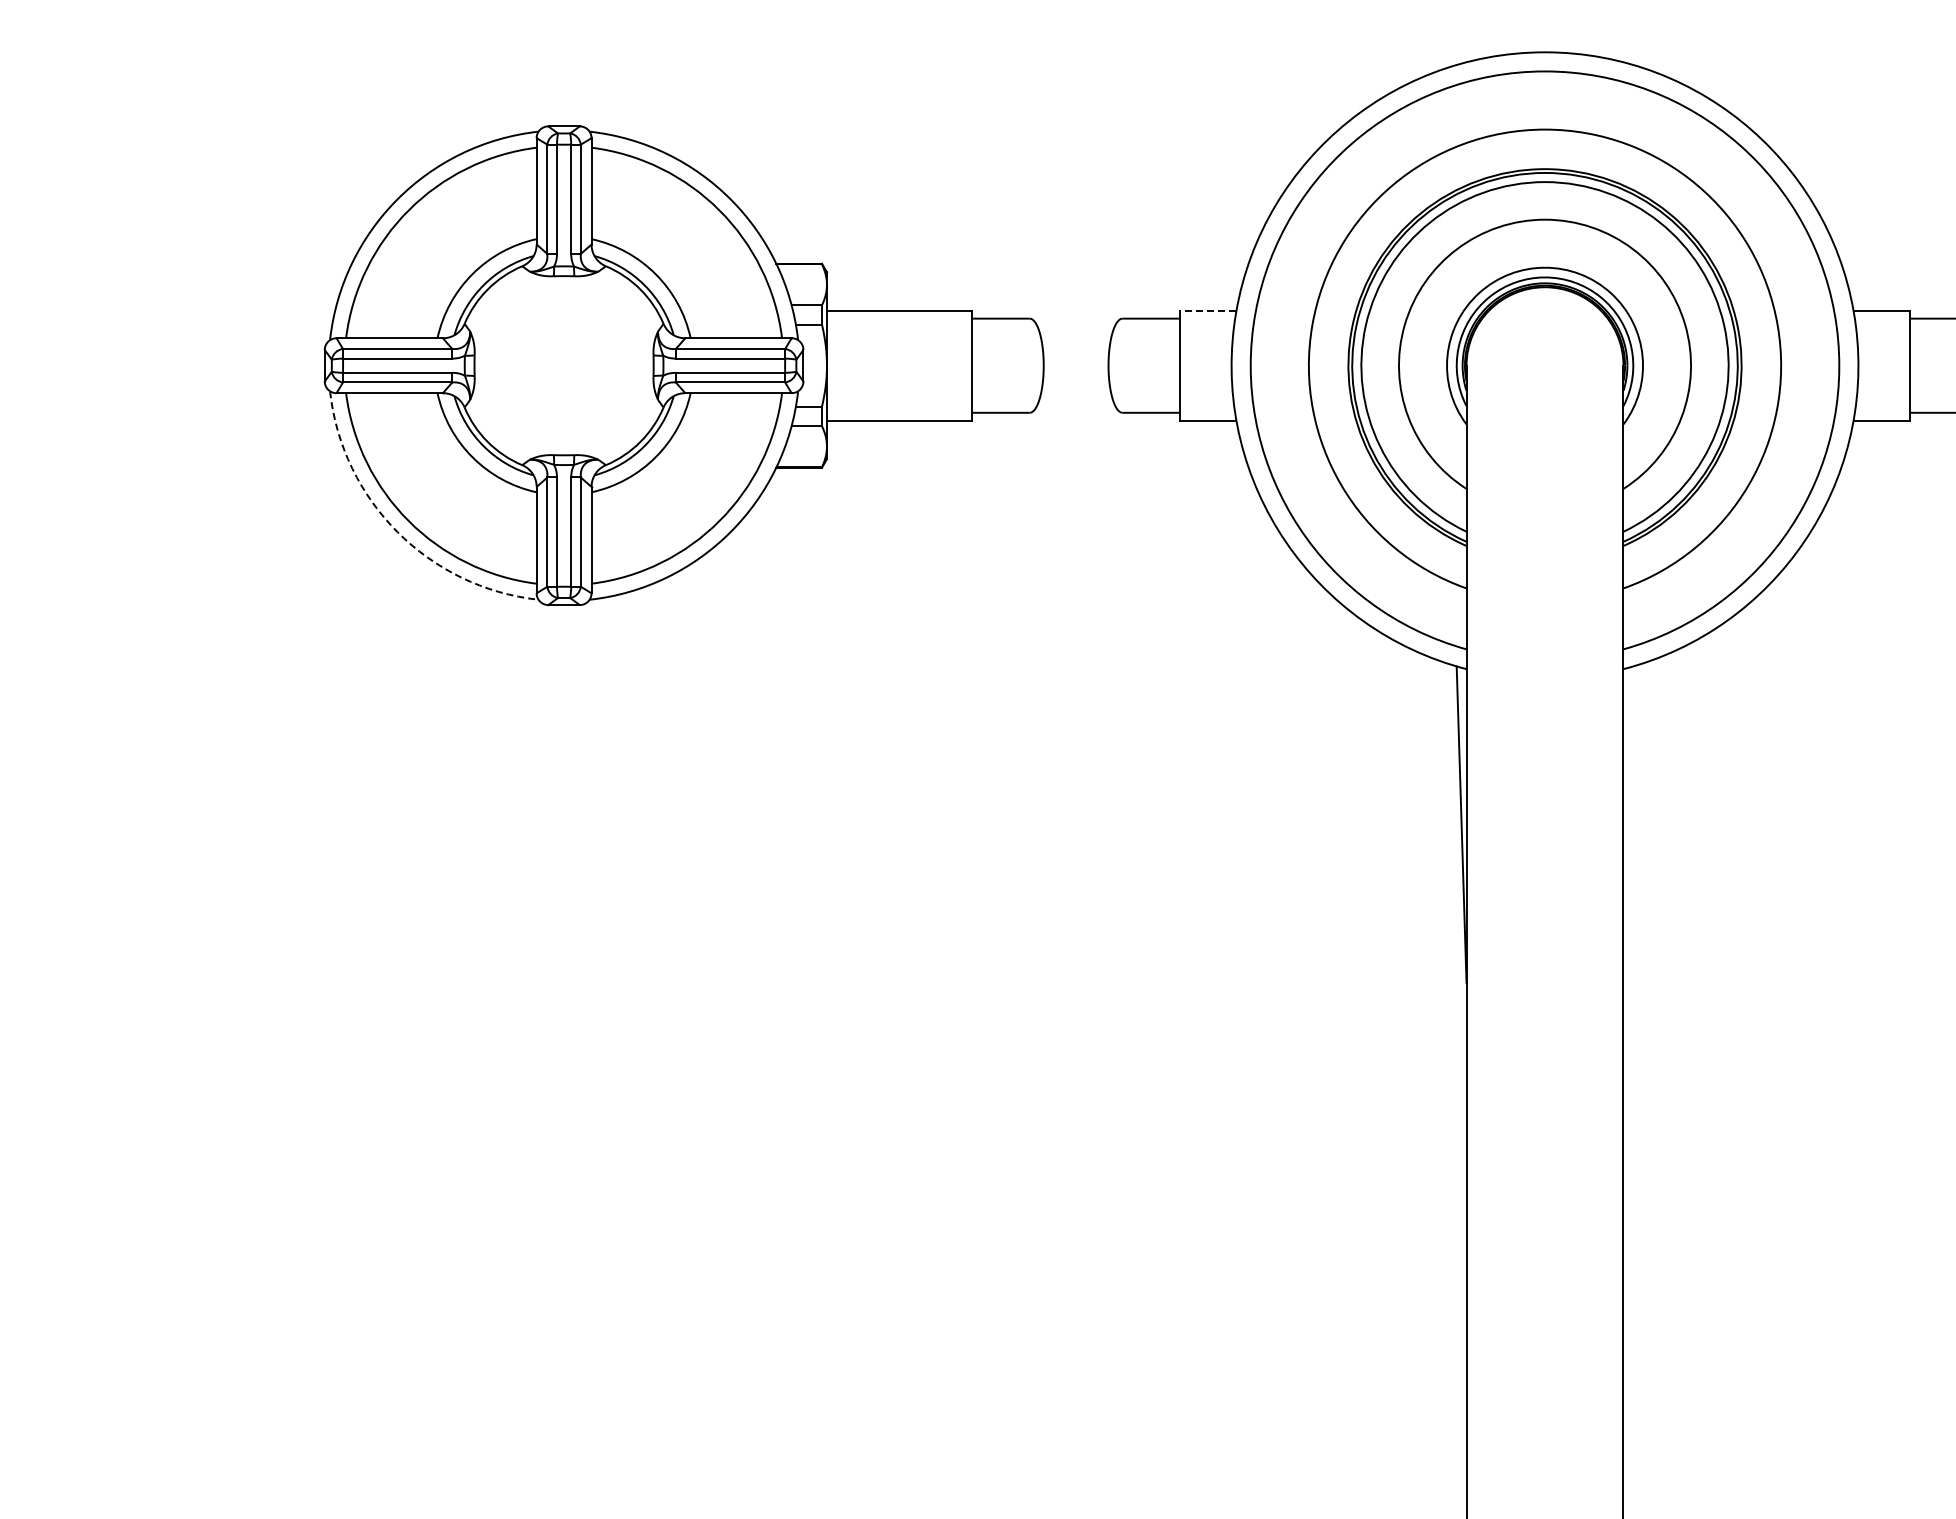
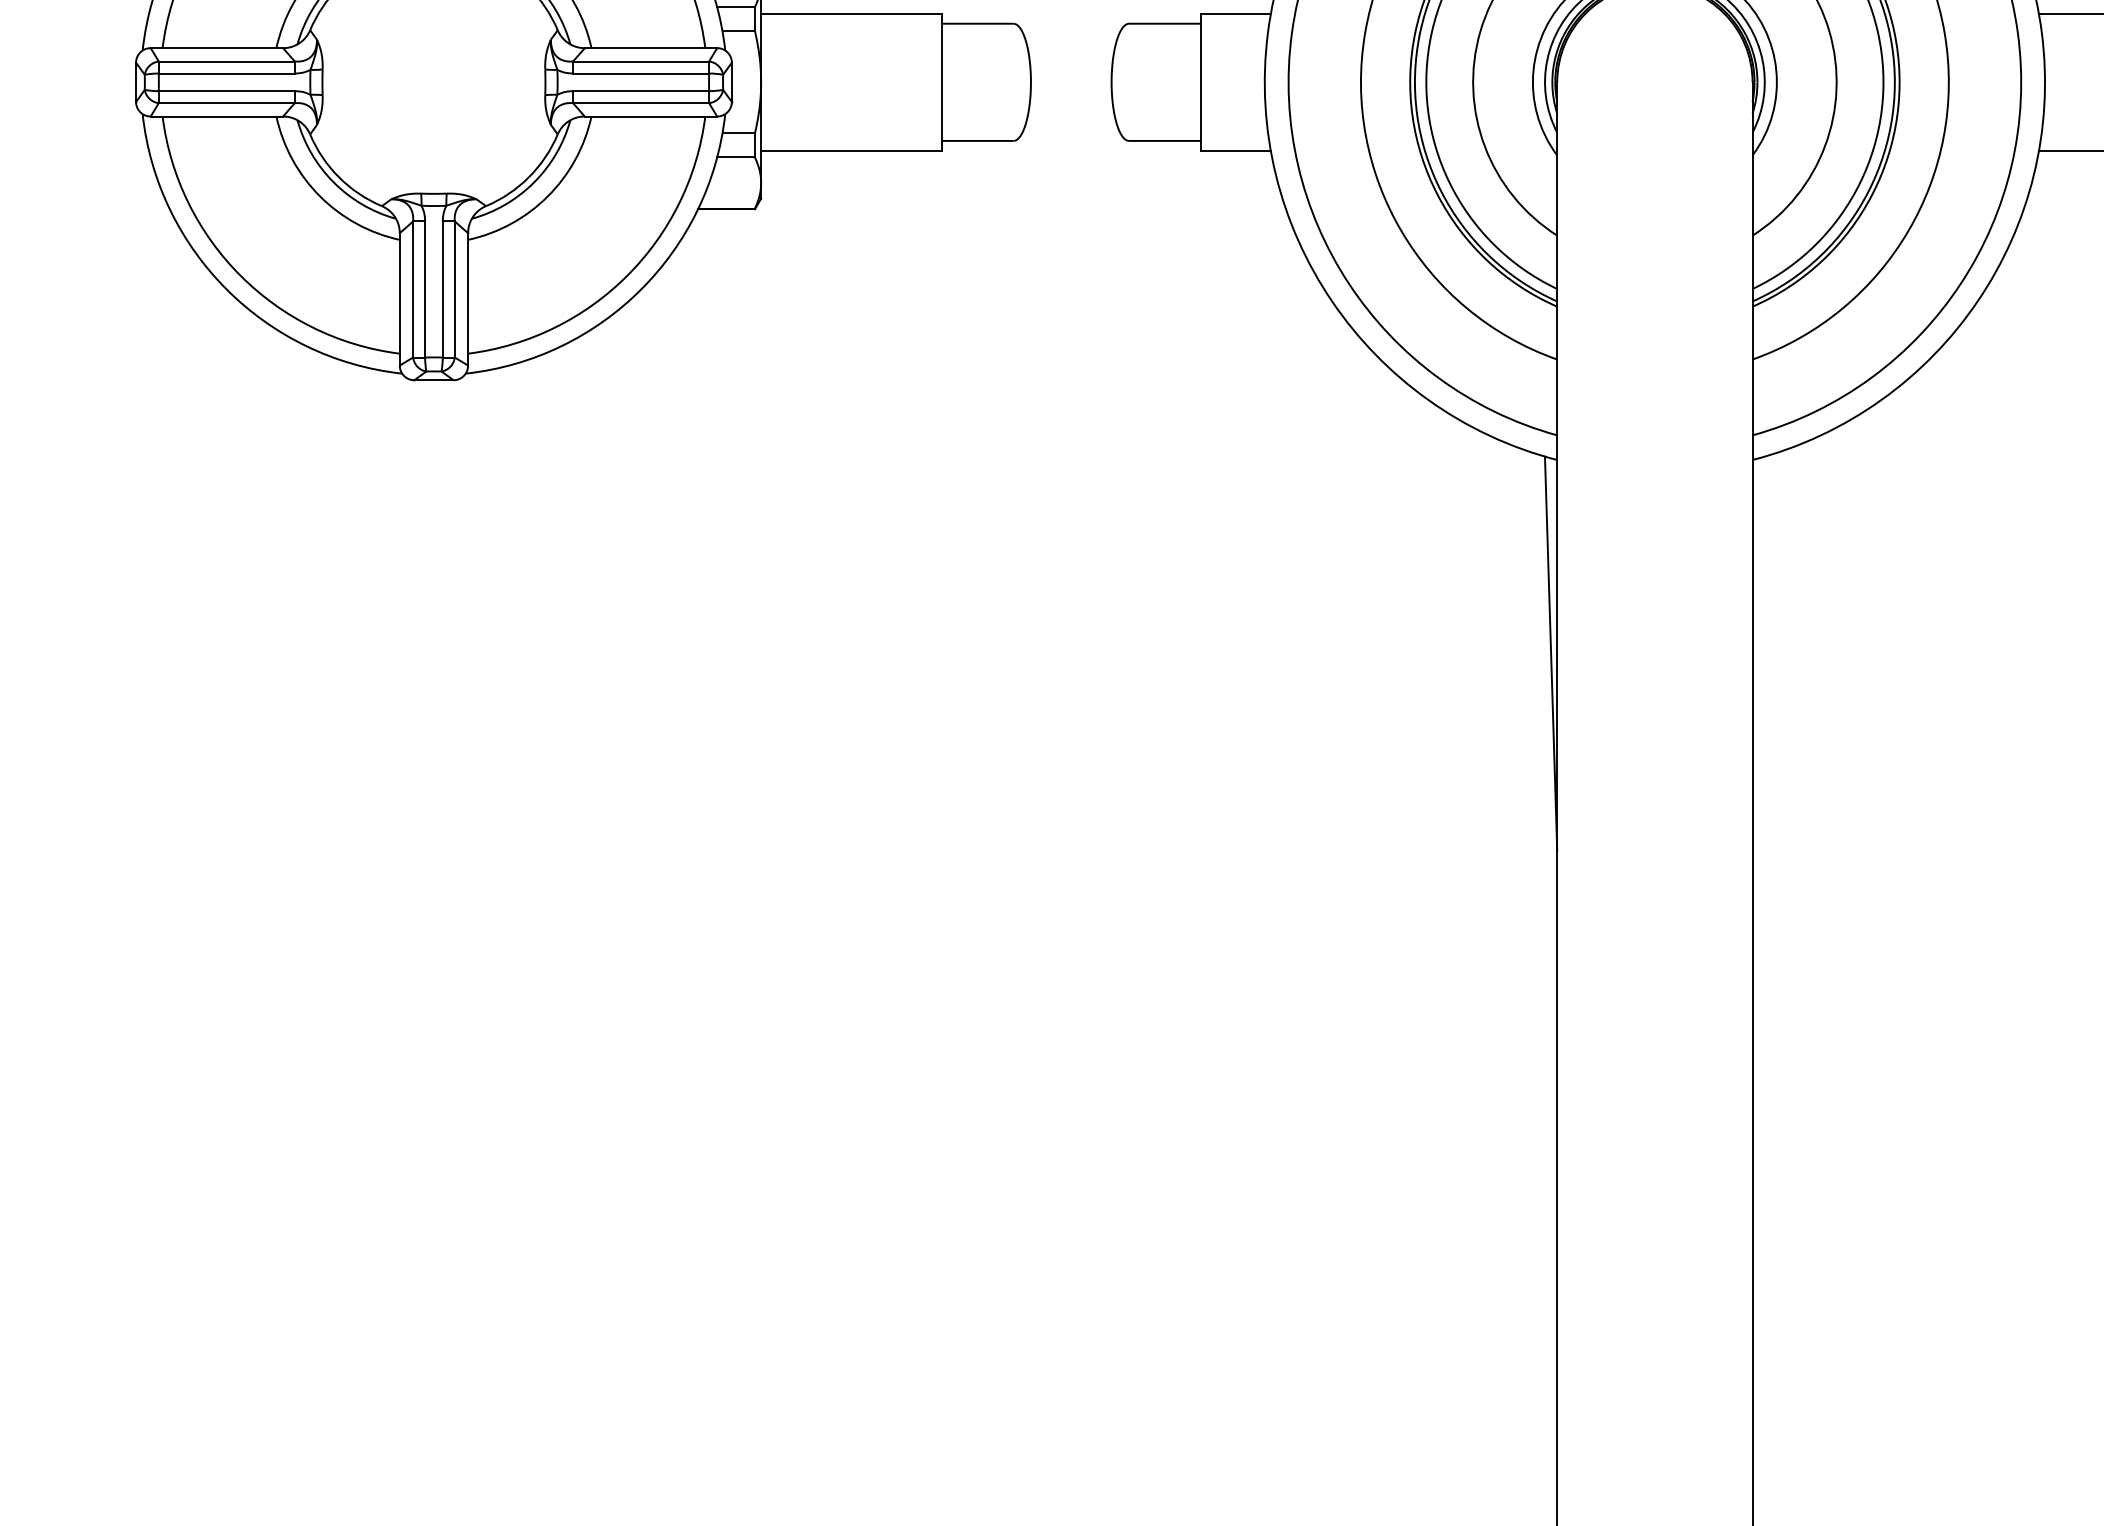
line: (1207, 310) -> (1234, 13), dashed -> solid
arc: (397, 532) -> (226, 289), dashed -> solid

